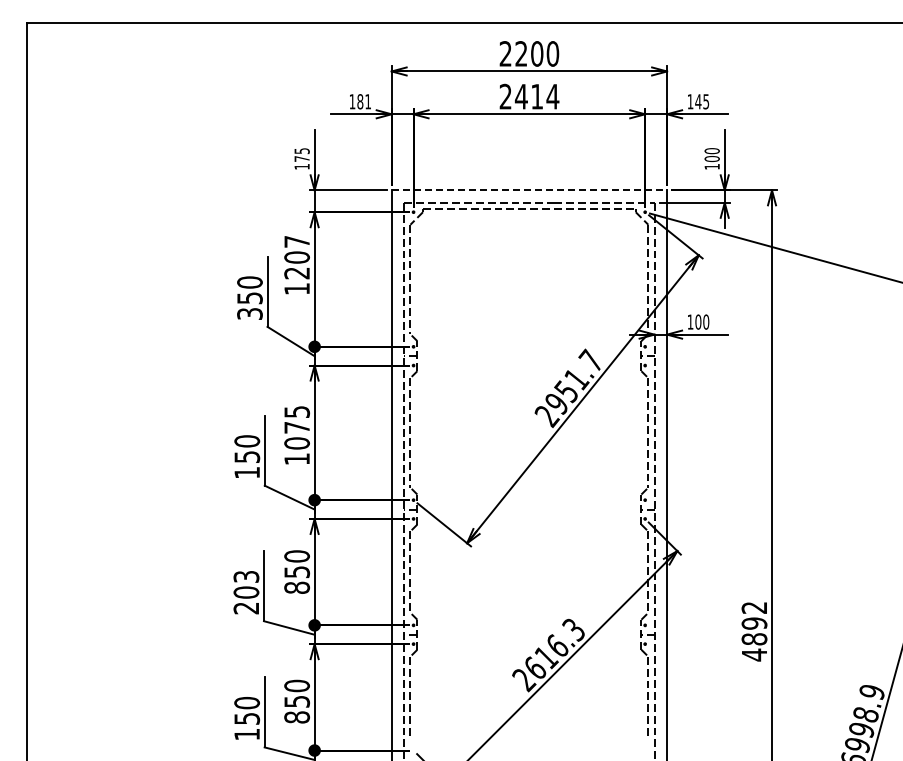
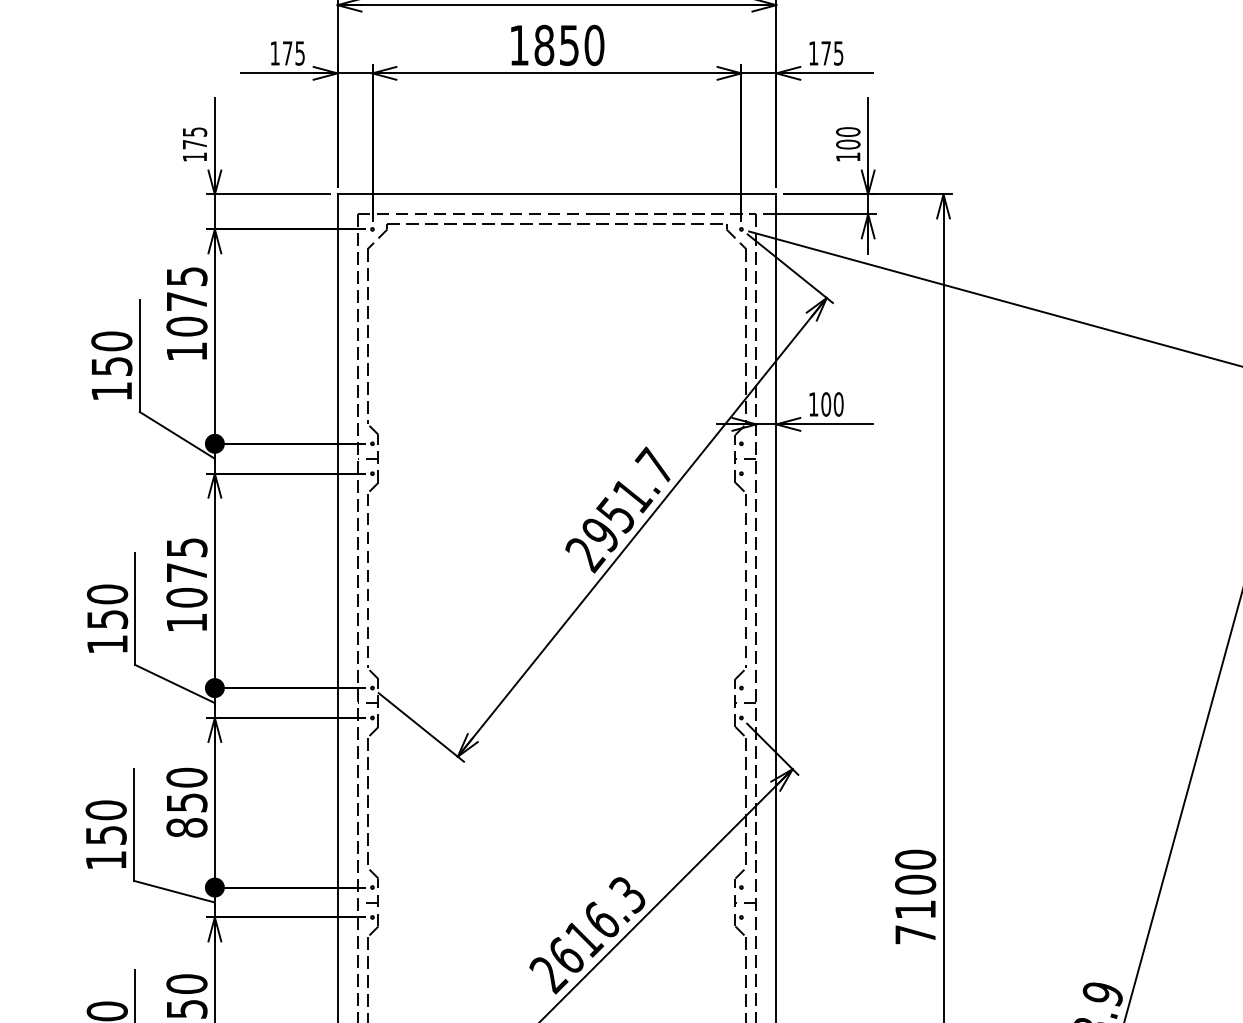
text: (529, 96) -> (557, 45), 2414 -> 1850
text: (363, 101) -> (292, 52), 181 -> 175
text: (698, 101) -> (826, 52), 145 -> 175
line: (529, 190) -> (557, 194), dashed -> solid
text: (297, 257) -> (187, 301), 1207 -> 1075
text: (249, 313) -> (111, 390), 350 -> 150
text: (246, 592) -> (106, 835), 203 -> 150
text: (754, 631) -> (915, 897), 4892 -> 7100

